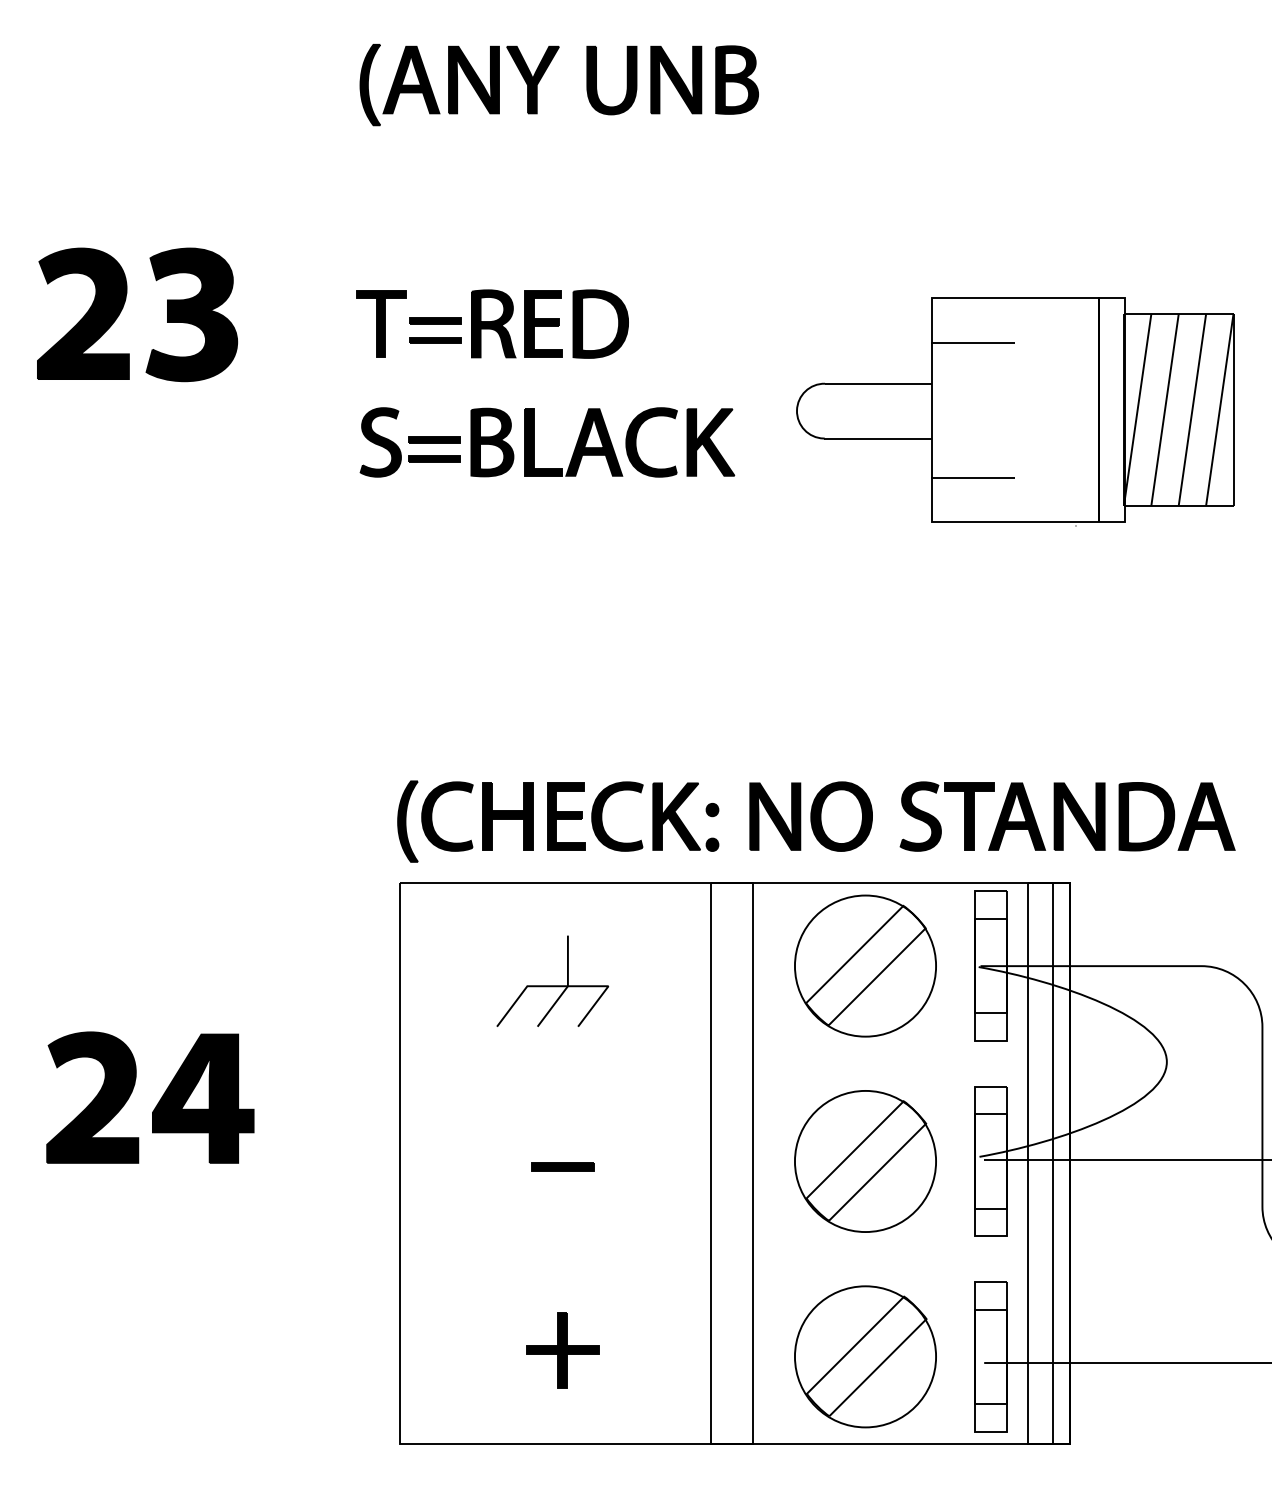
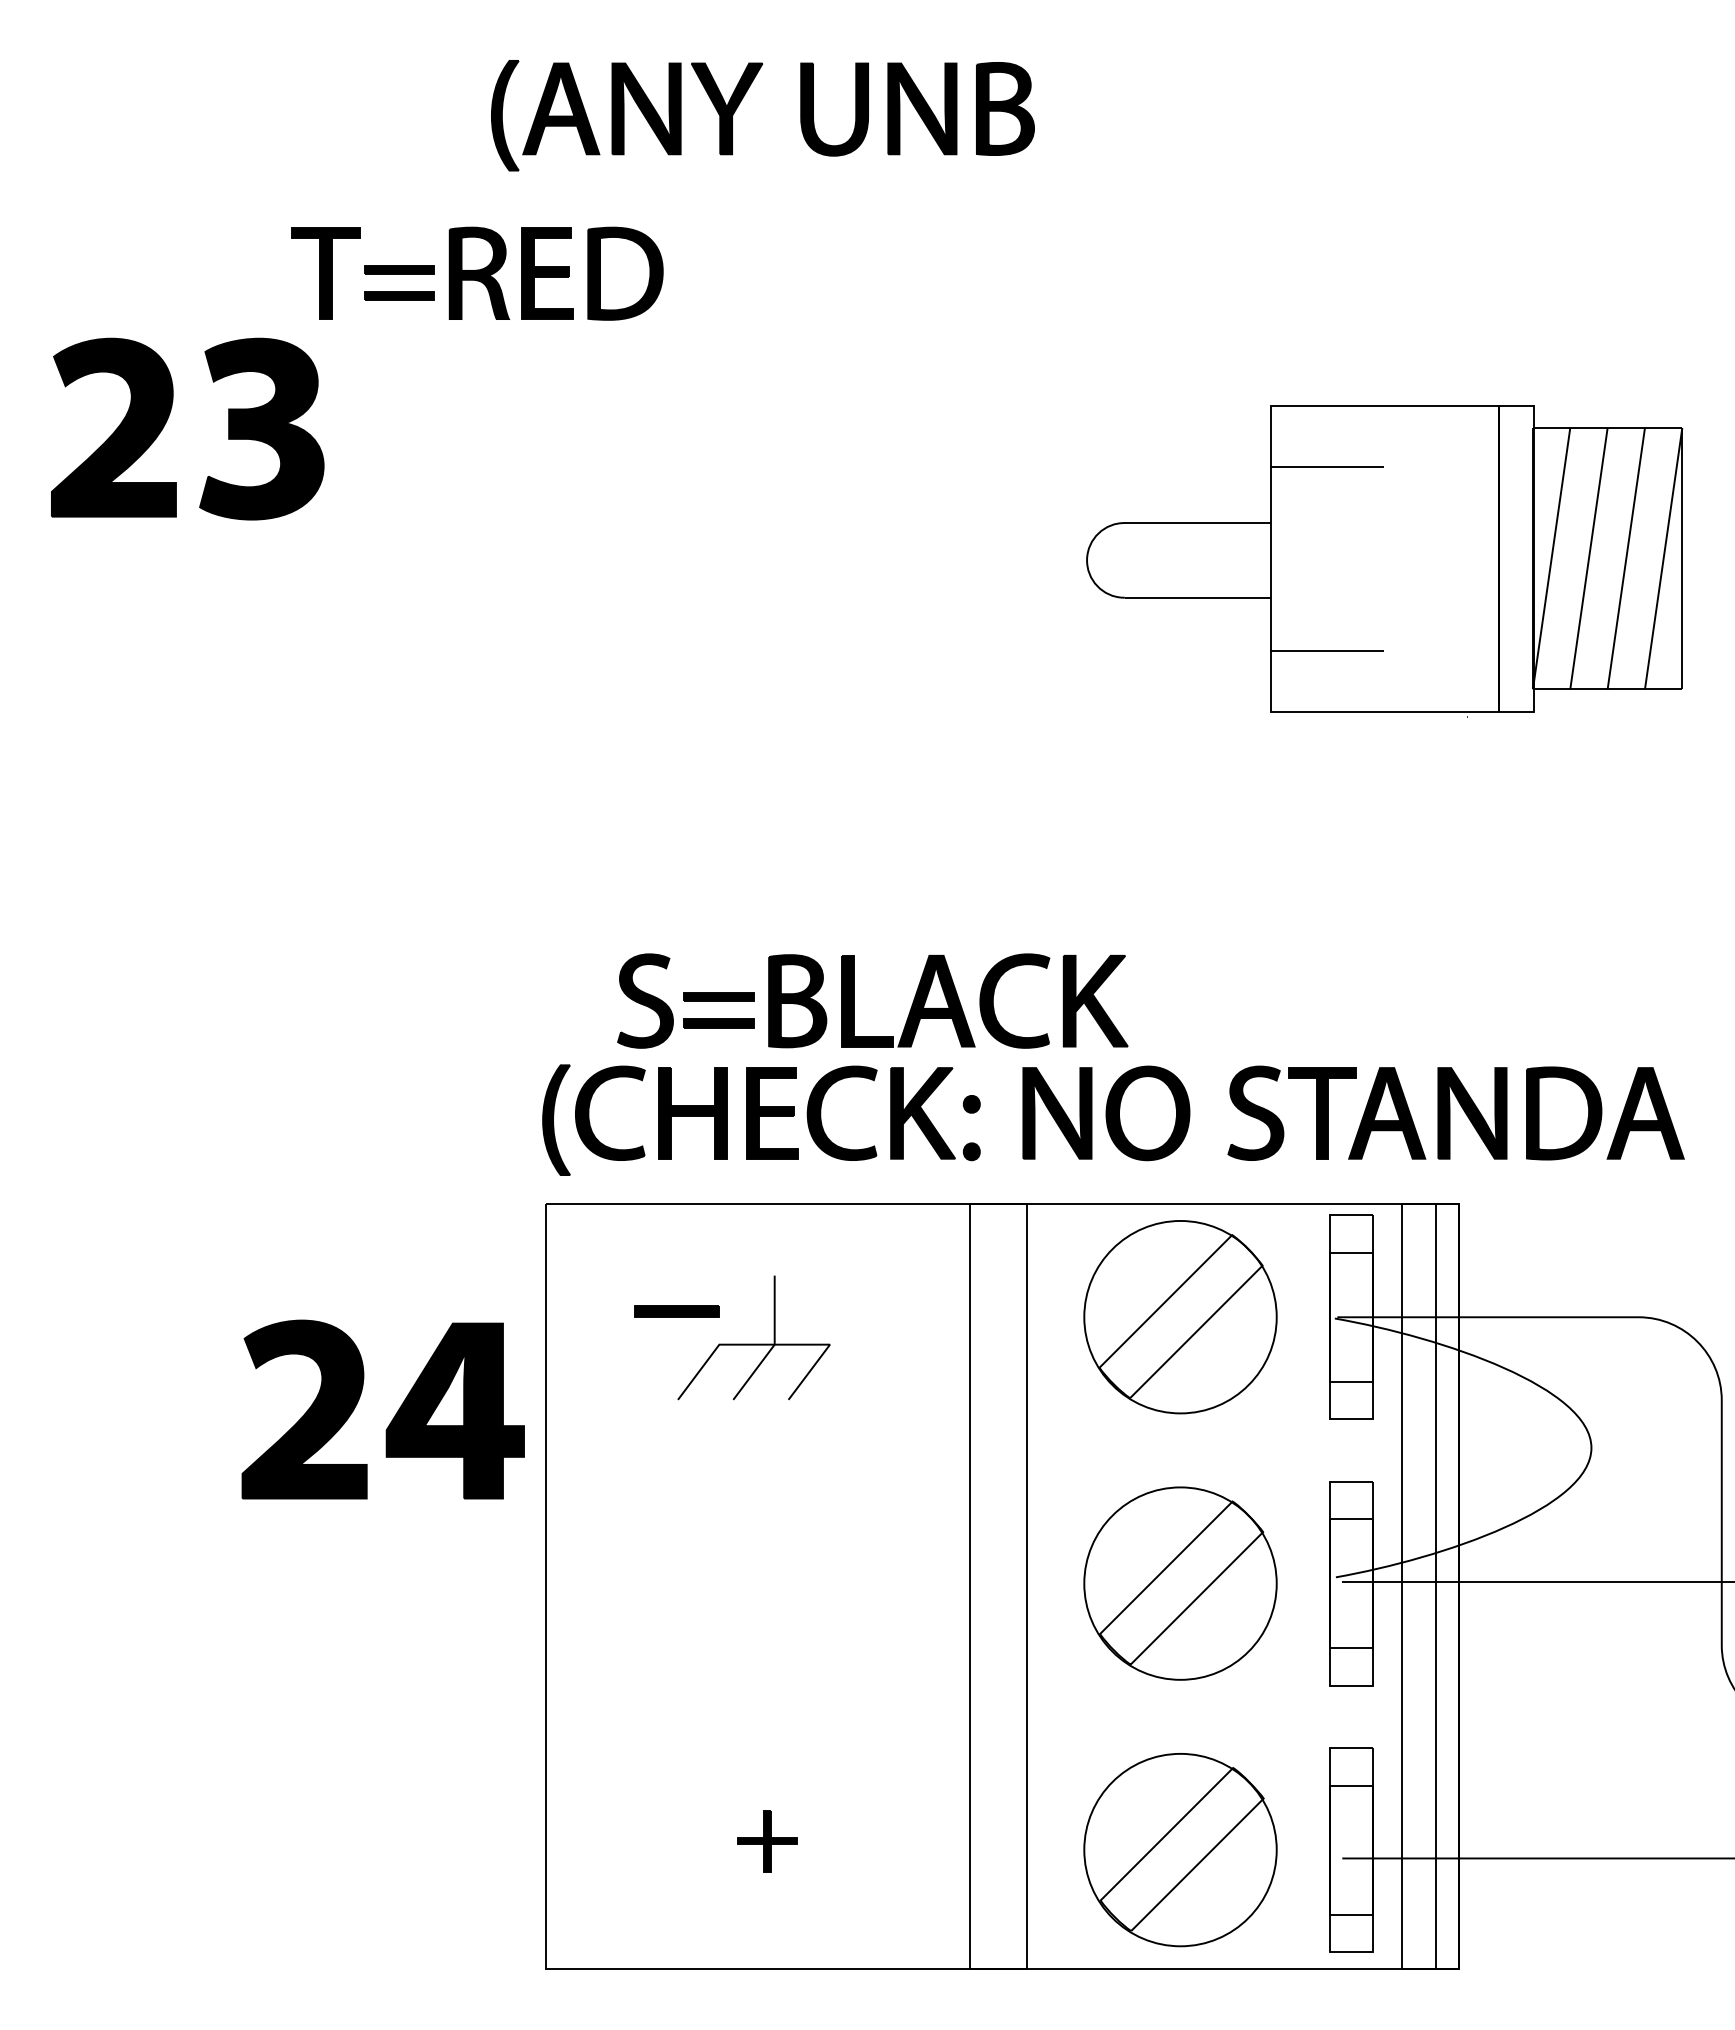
part: (492, 323) -> (477, 273), moved
part: (534, 442) -> (854, 1000), moved
part: (158, 1101) -> (394, 1415), moved
part: (562, 1167) -> (676, 1311), moved
part: (562, 1349) -> (767, 1840), size x0.6

